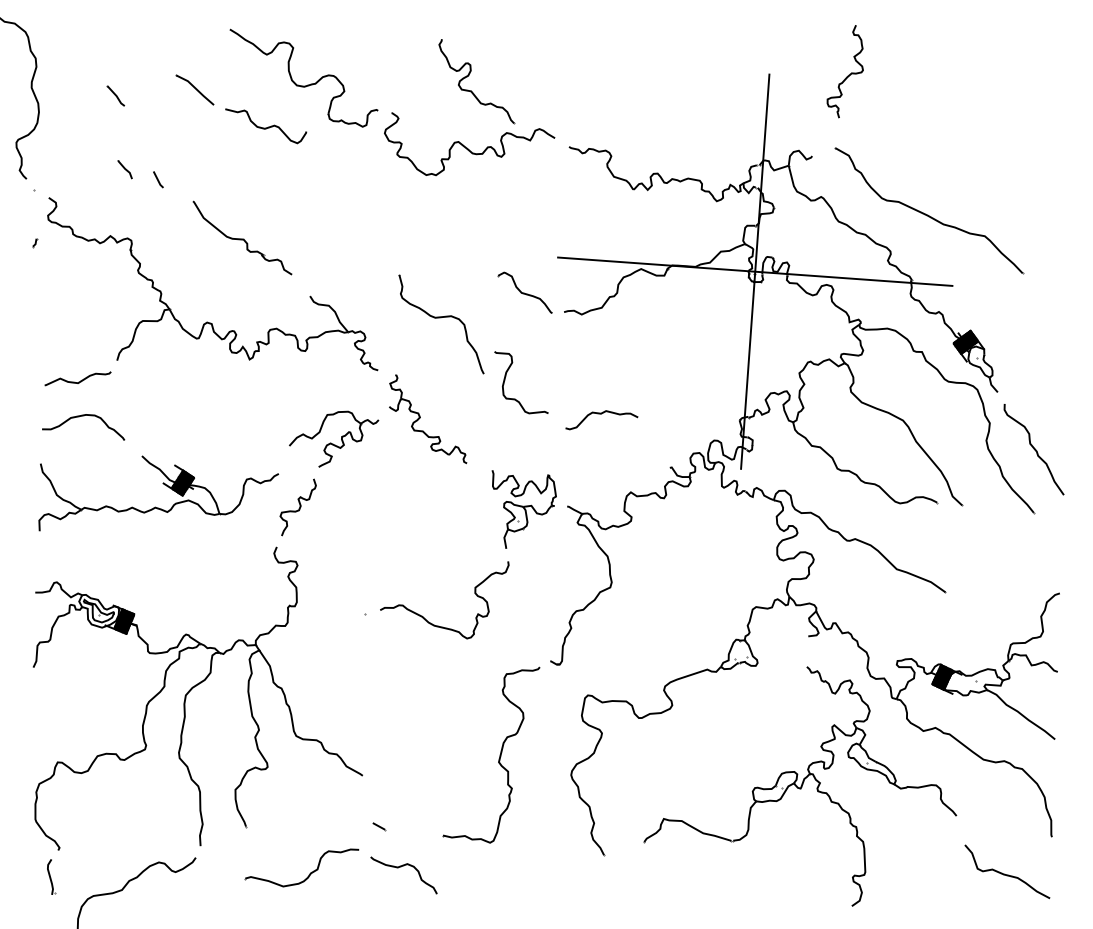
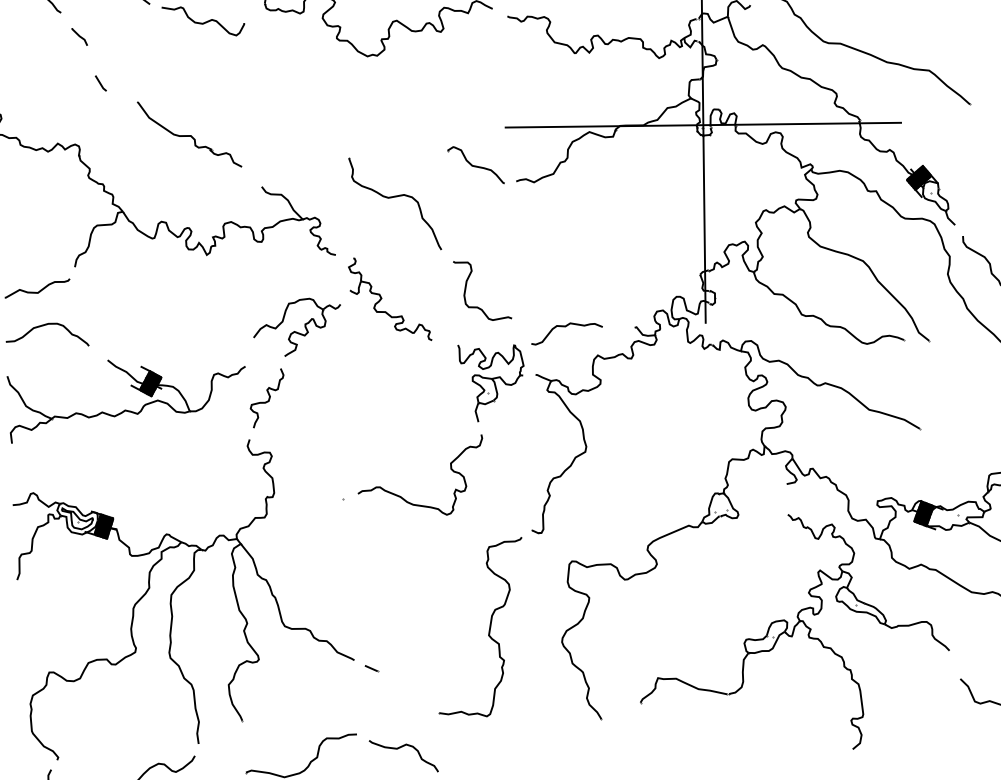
line: (124, 169) -> (79, 36), moved
curve: (505, 380) -> (466, 289), moved
curve: (601, 414) -> (566, 327), moved
line: (379, 826) -> (371, 668), moved

